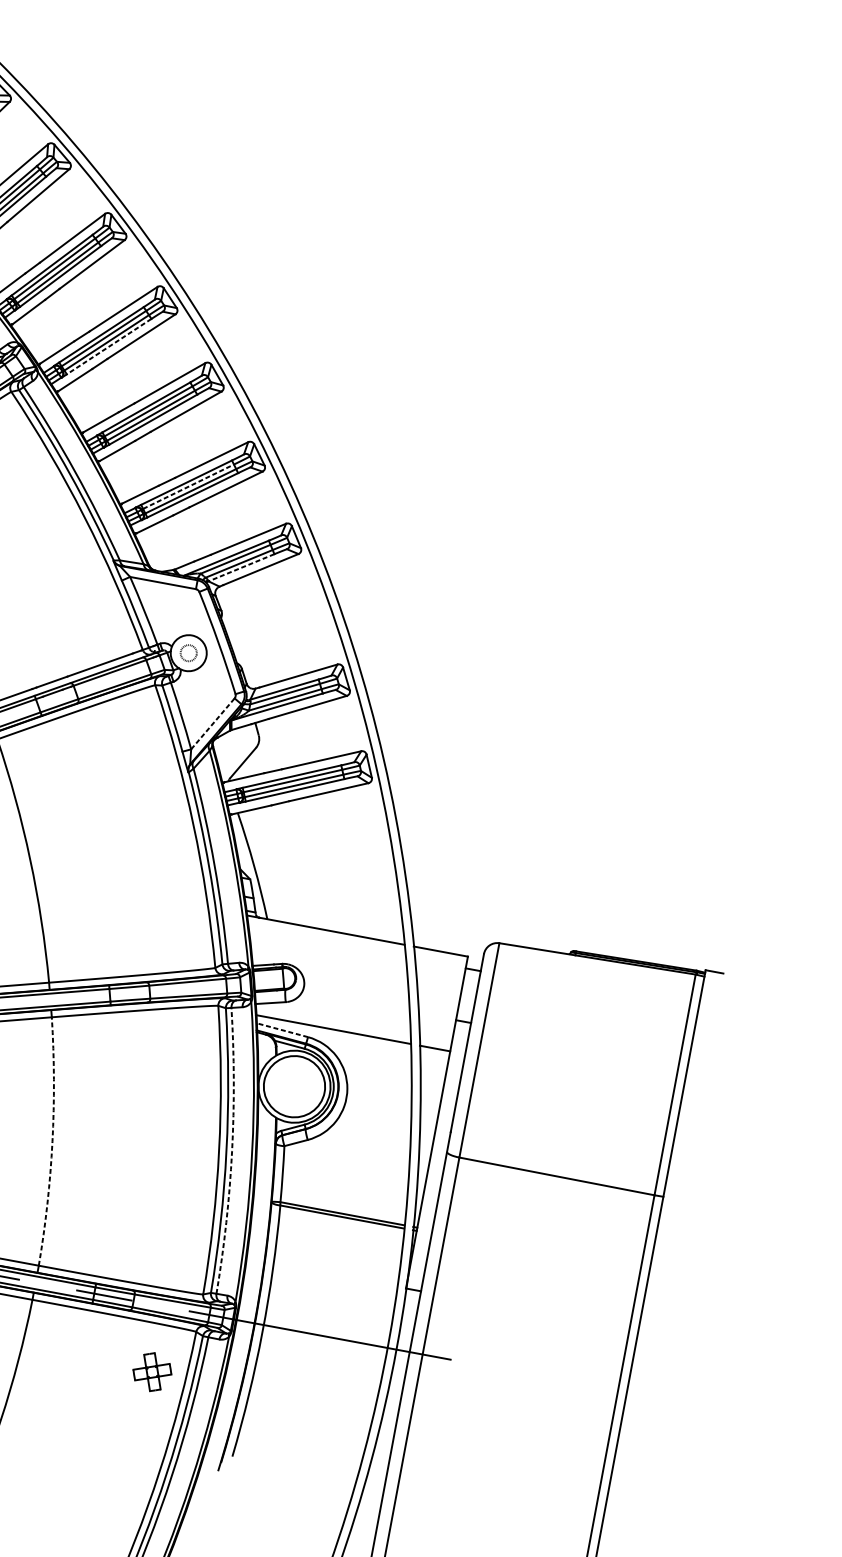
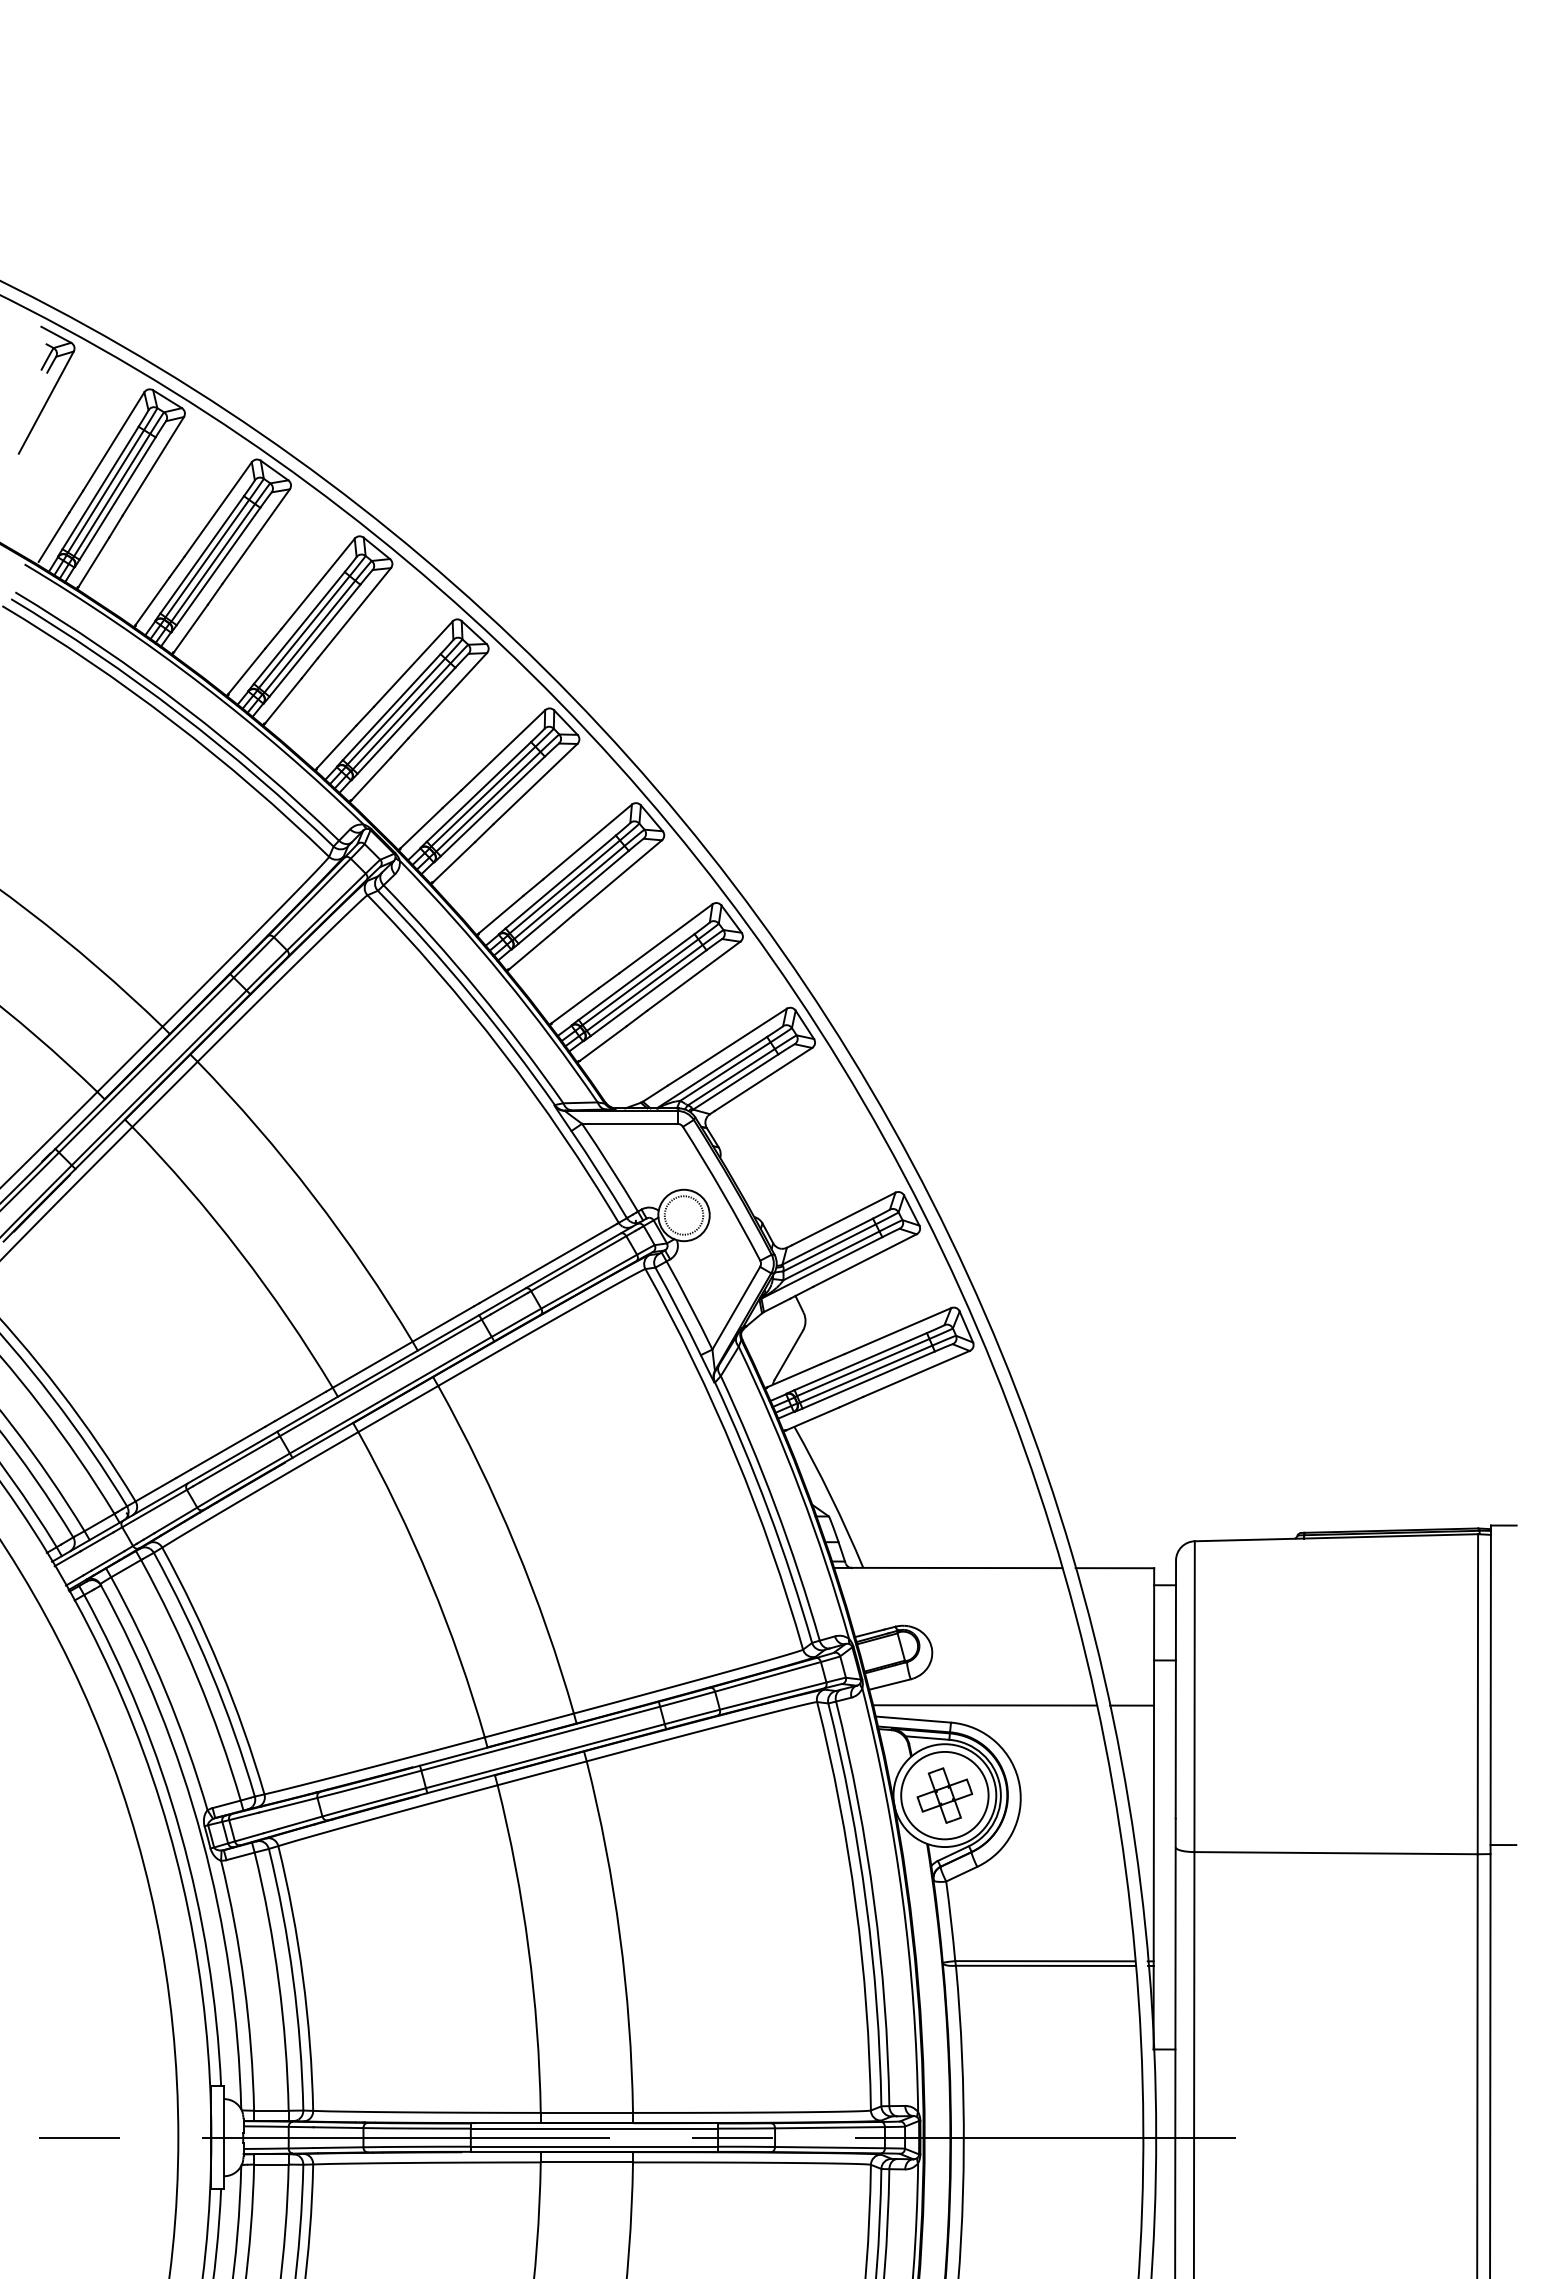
line: (108, 346) -> (492, 806), dashed -> solid
line: (188, 486) -> (640, 981), dashed -> solid
line: (241, 568) -> (735, 1082), dashed -> solid
circle: (188, 653) -> (683, 1215), size x1.67
line: (213, 724) -> (736, 1308), dashed -> solid
line: (281, 1030) -> (912, 1719), dashed -> solid
arc: (52, 1141) -> (619, 1935), dashed -> solid
arc: (232, 1151) -> (874, 1902), dashed -> solid
line: (673, 1192) -> (1503, 1845), added
part: (152, 1372) -> (944, 1795), moved

